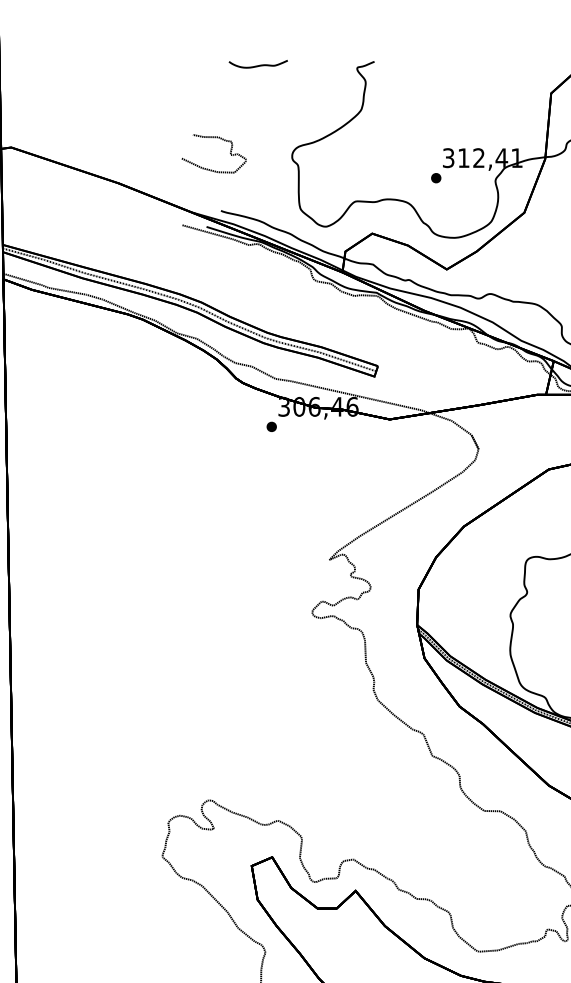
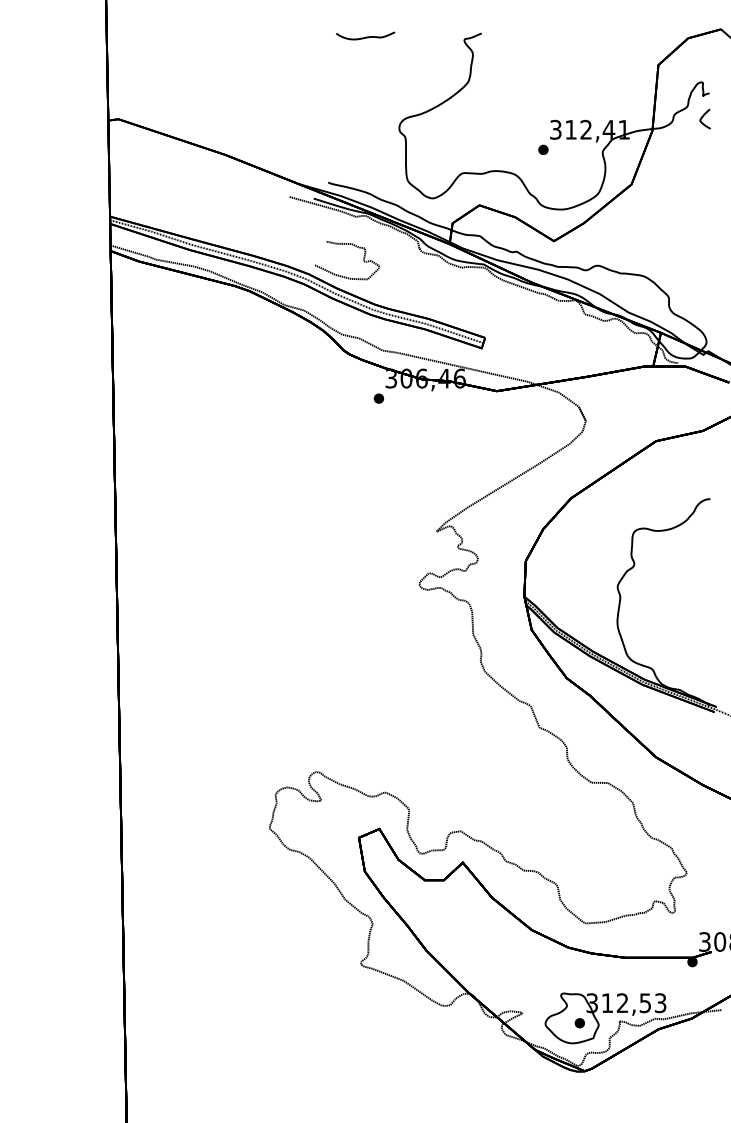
curve: (221, 139) -> (354, 246), moved

